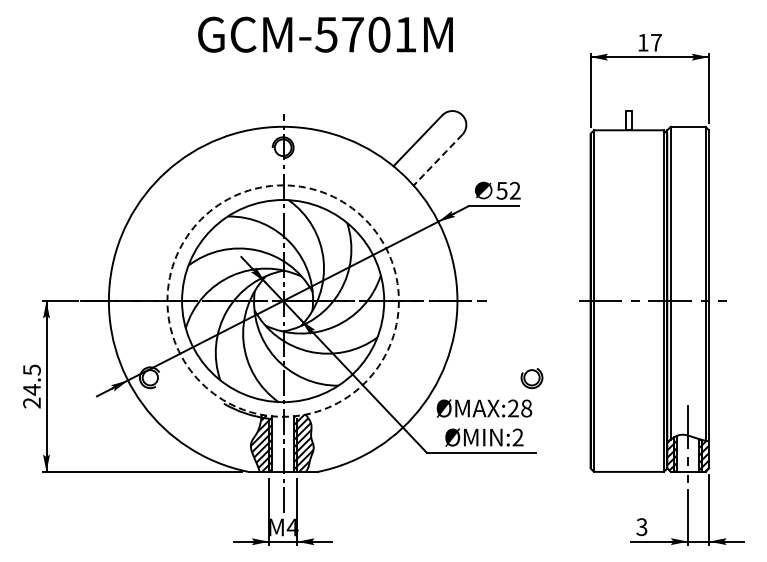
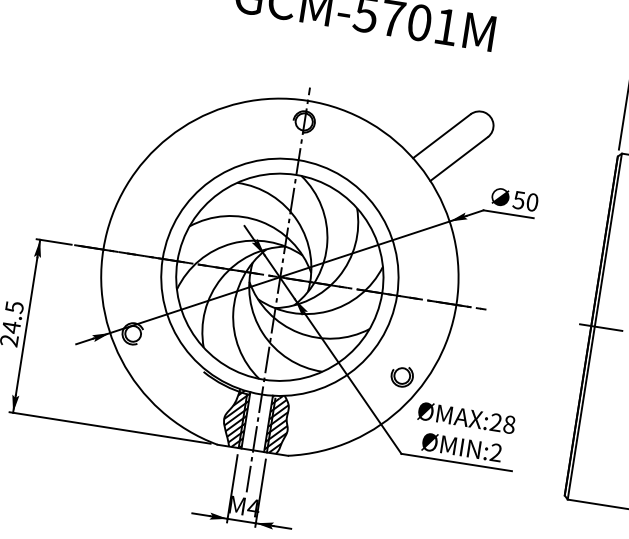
line: (437, 160) -> (458, 159), dashed -> solid
text: (514, 190) -> (531, 201), 52 -> 50
circle: (282, 300) -> (279, 276), dashed -> solid
part: (531, 378) -> (401, 376), moved

